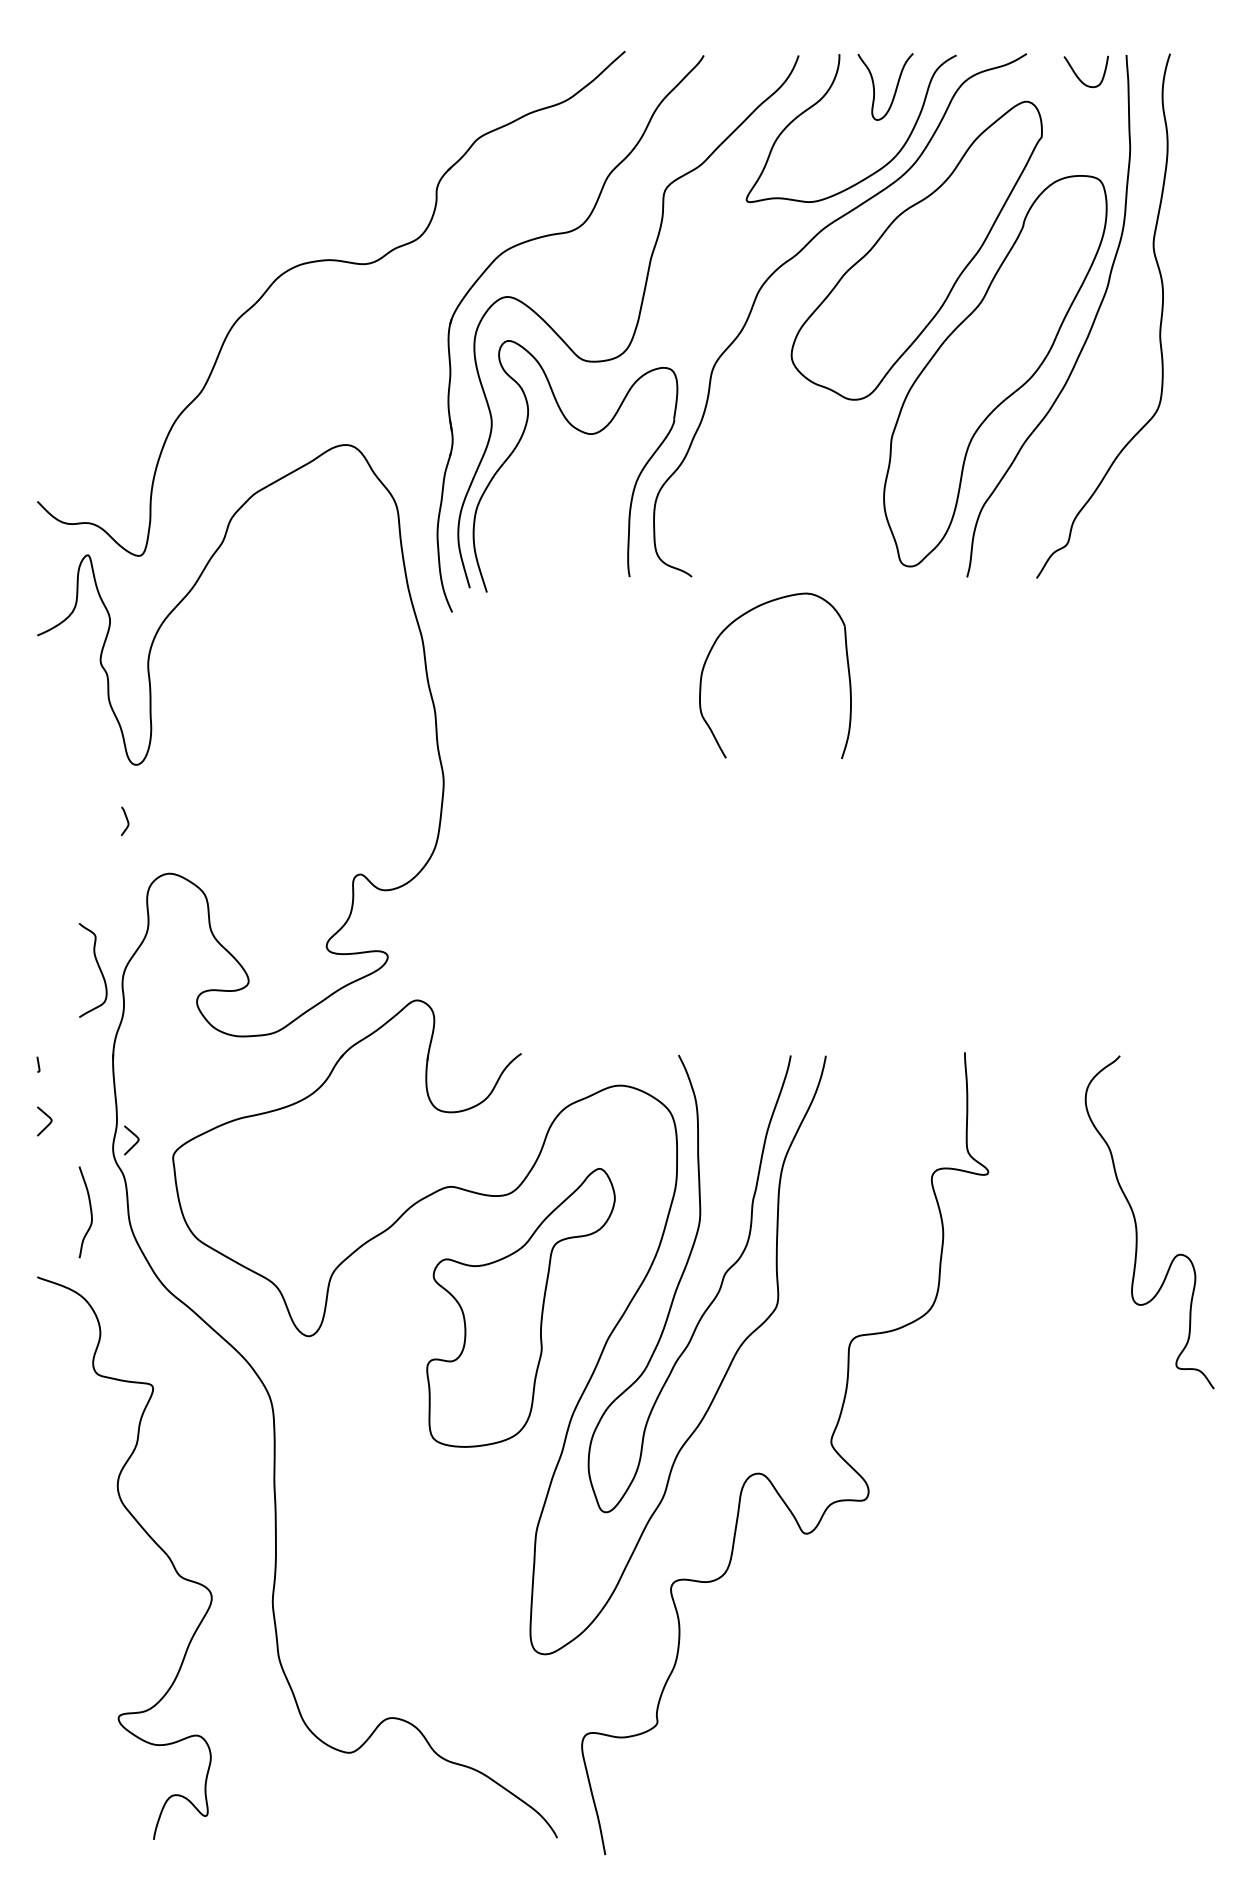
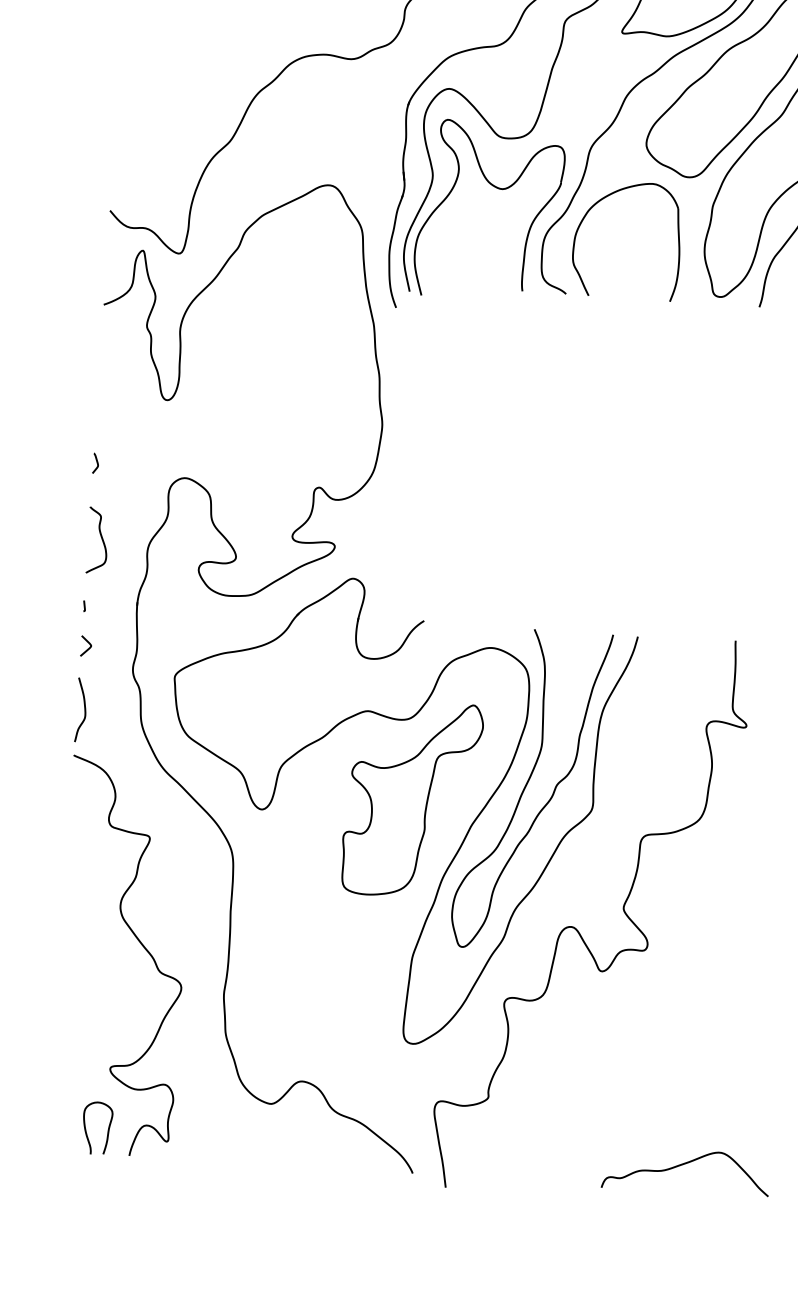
part: (734, 622) -> (600, 200), moved
curve: (126, 820) -> (96, 462), moved
curve: (98, 968) -> (101, 539), moved
curve: (134, 1143) -> (148, 665), removed
curve: (90, 1212) -> (84, 710), moved
curve: (940, 1800) -> (683, 1164), added
curve: (90, 1807) -> (86, 1130), added

